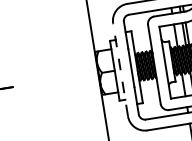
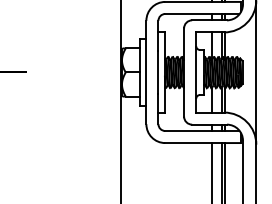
line: (120, 69) -> (146, 72), dashed -> solid

